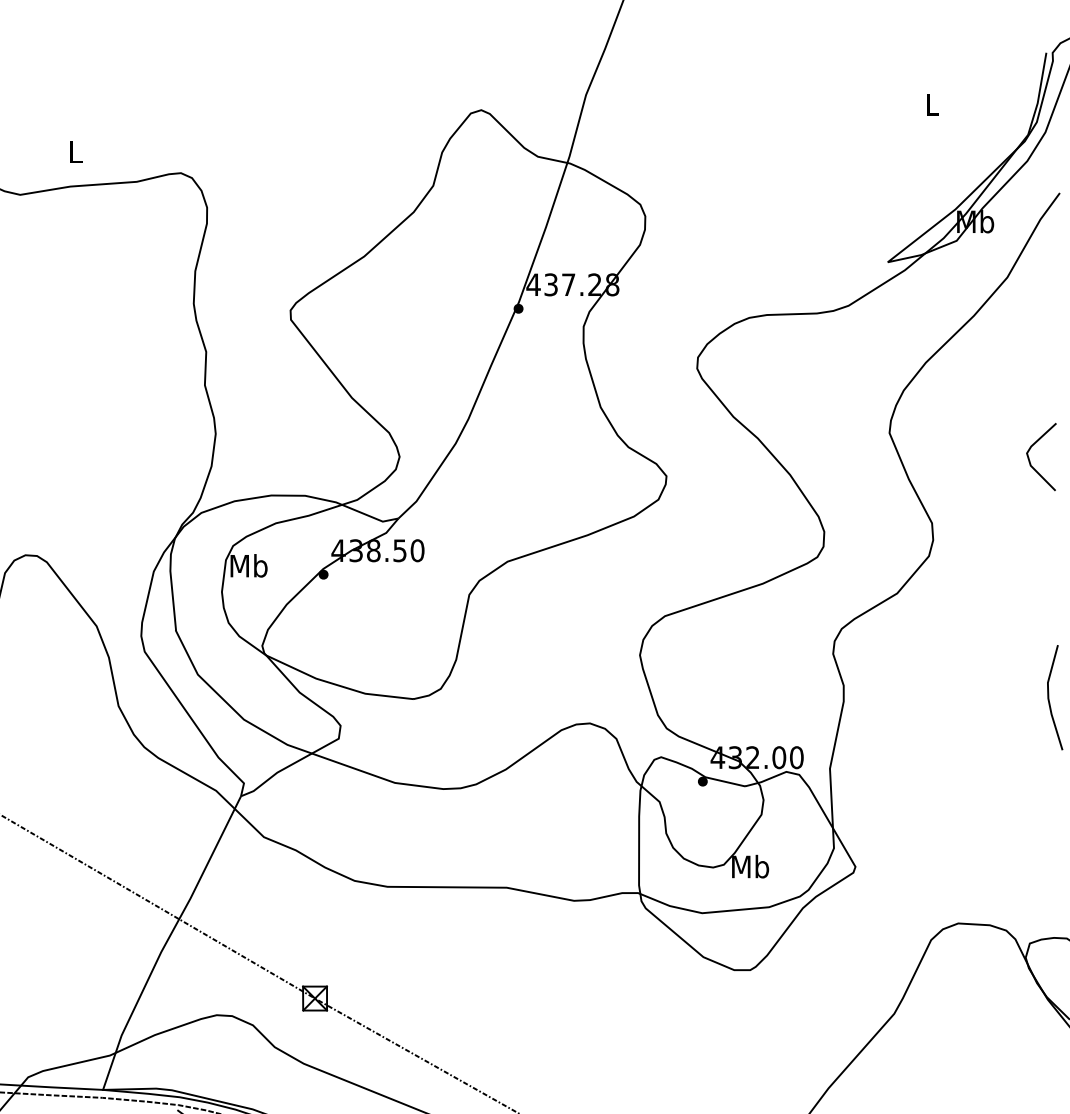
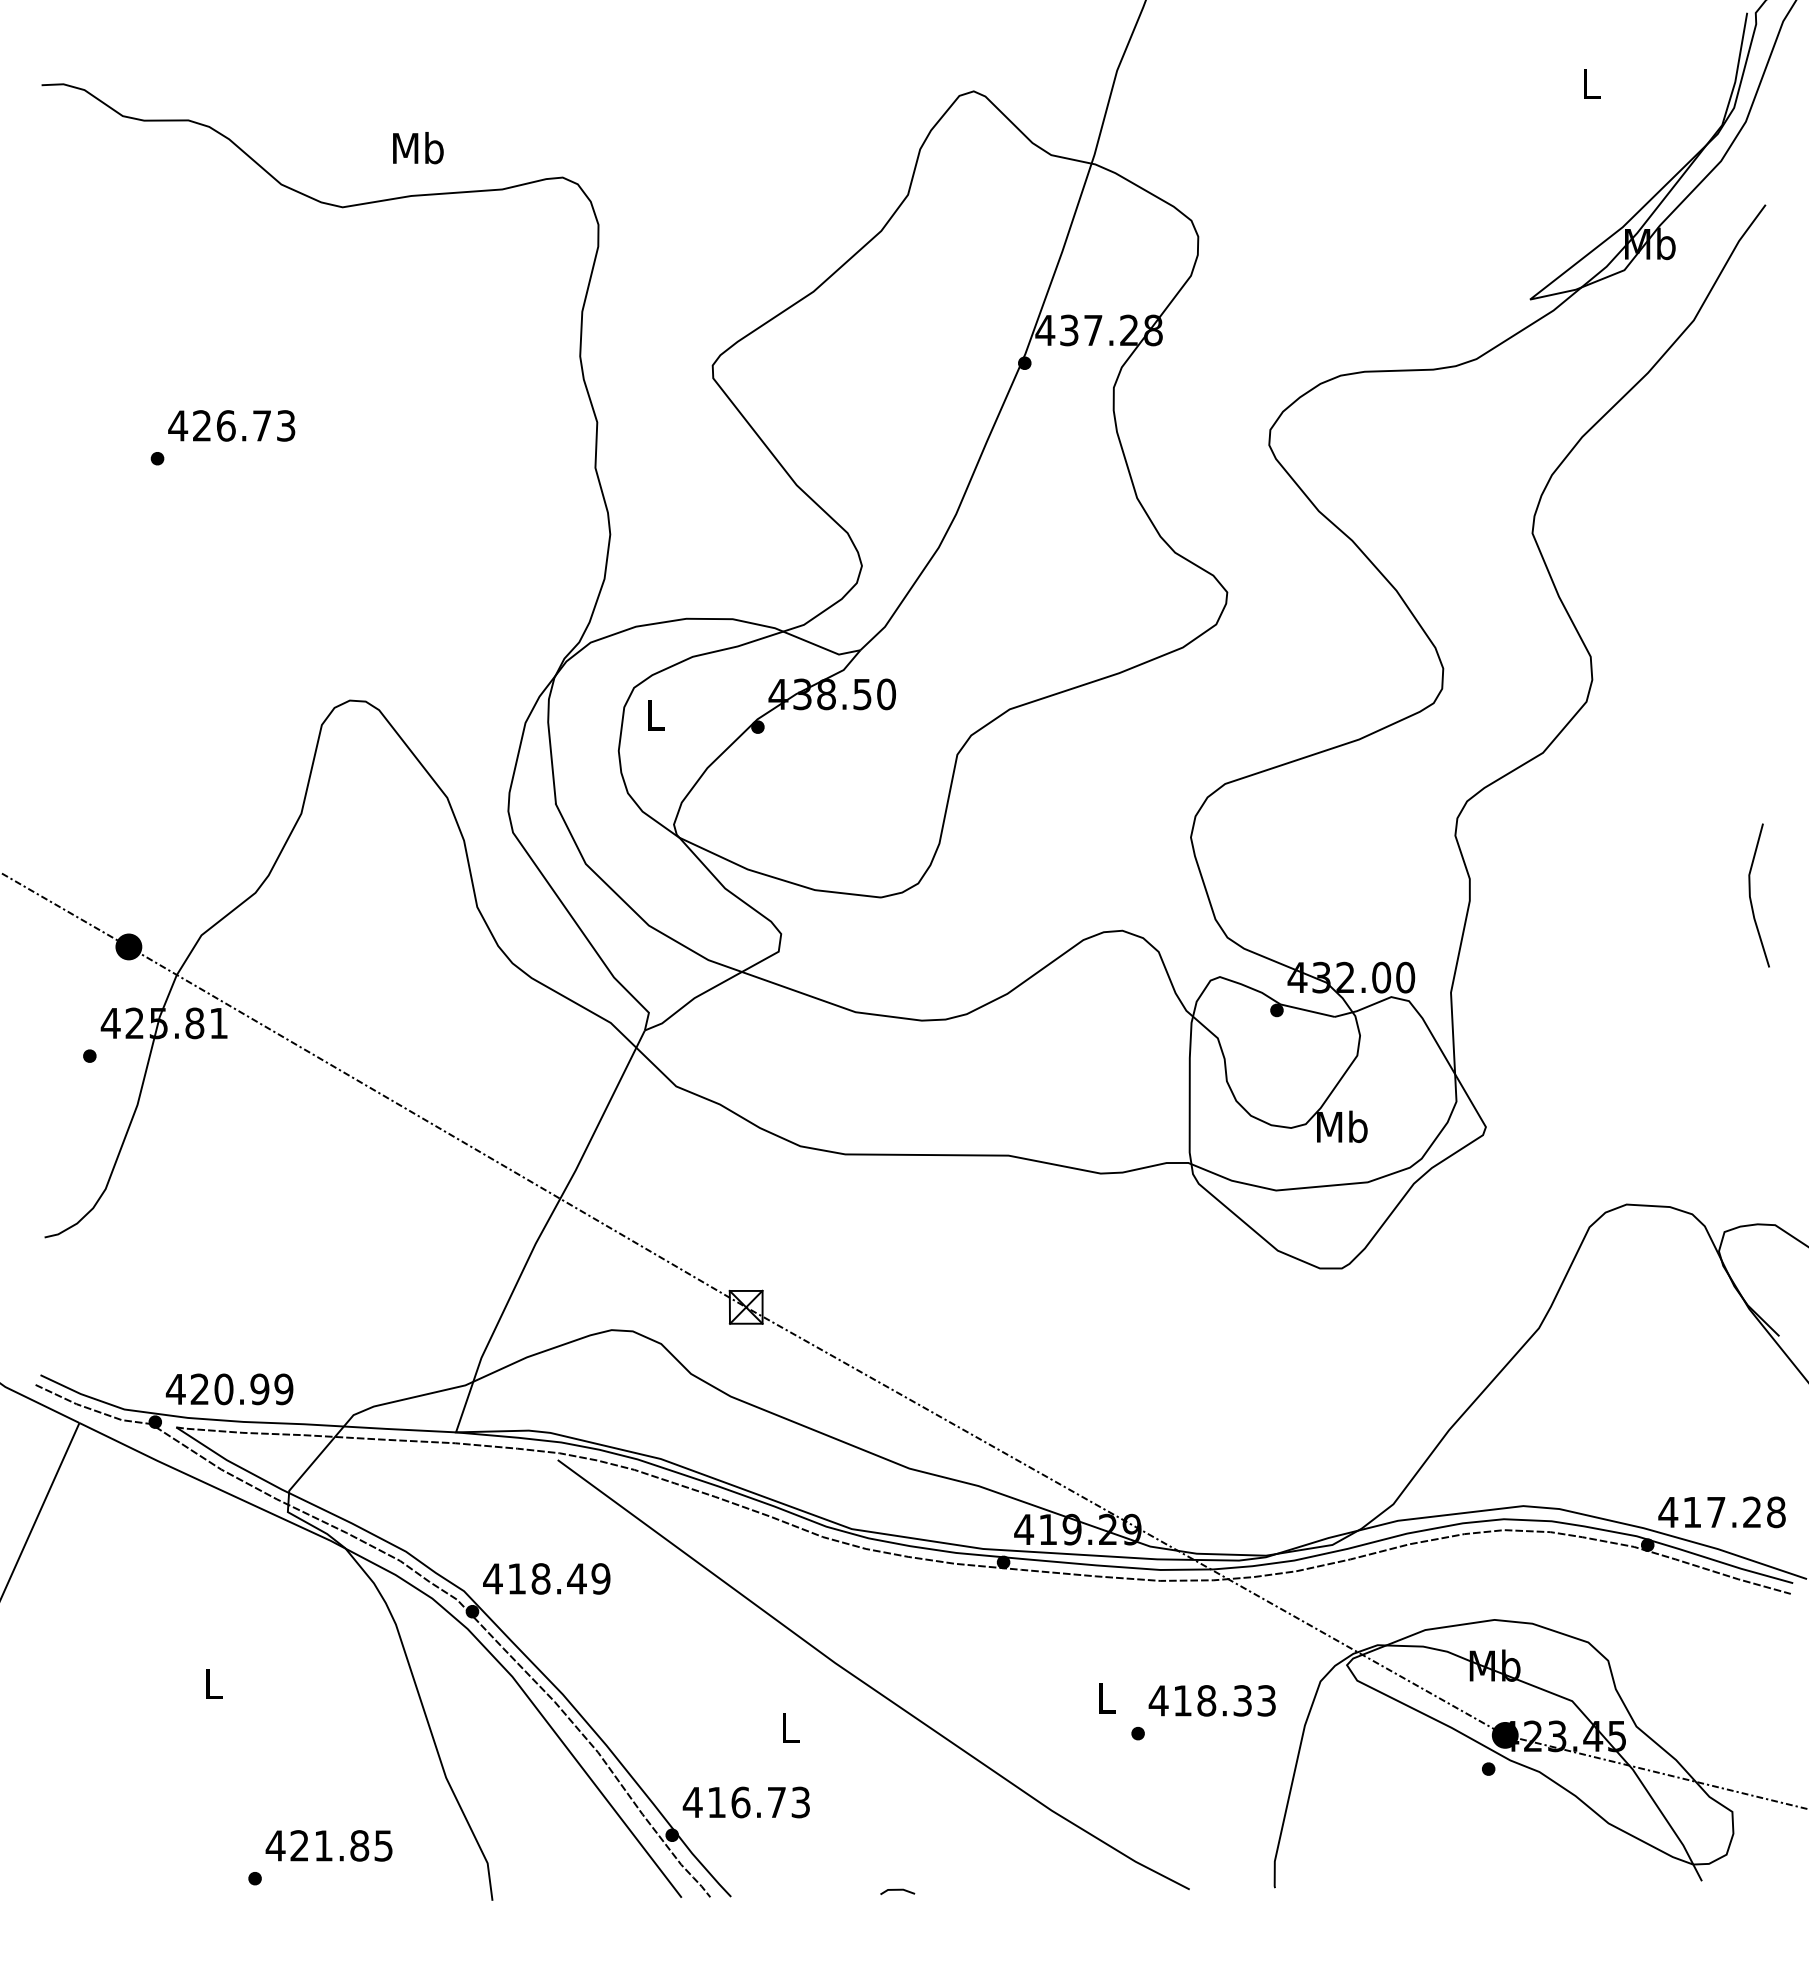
text: (75, 151) -> (418, 148), L -> Mb
line: (1029, 459) -> (1724, 569), removed
text: (248, 565) -> (655, 714), Mb -> L

